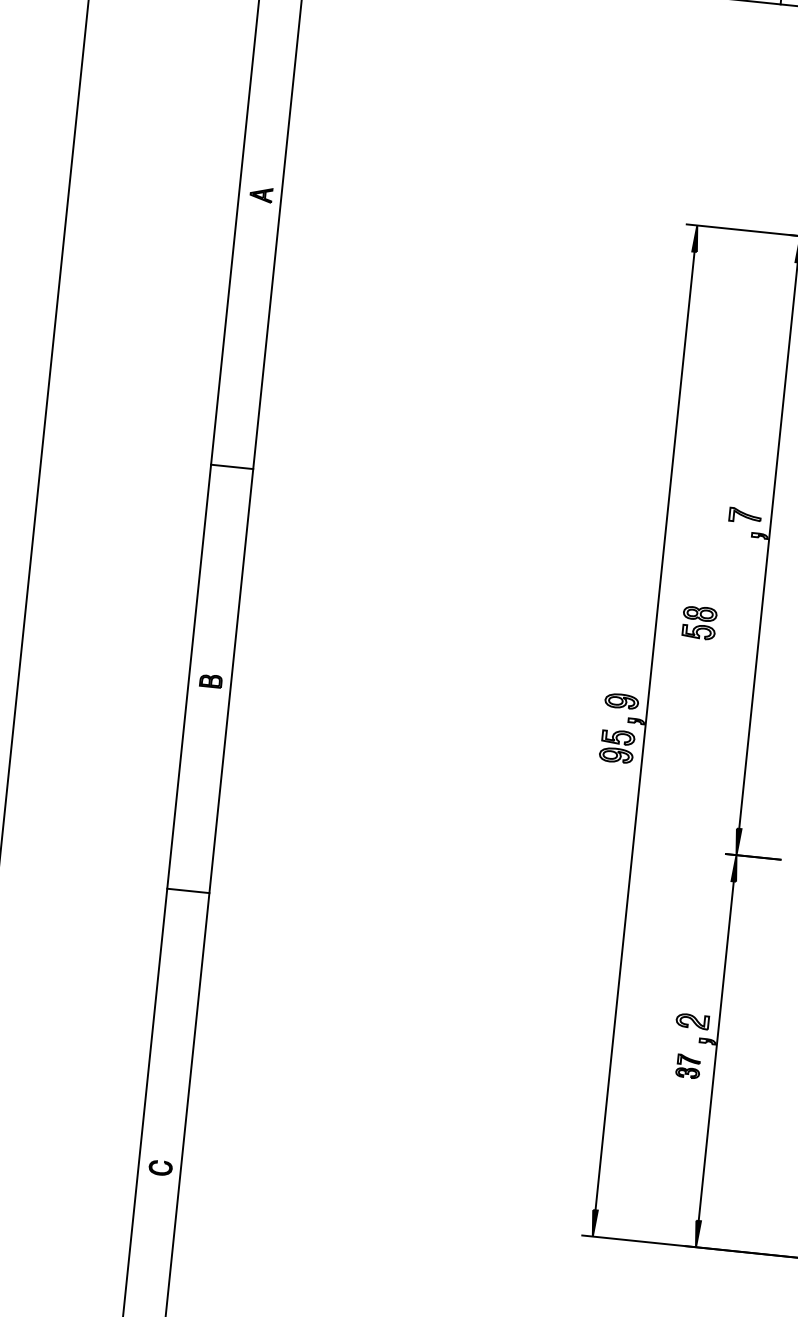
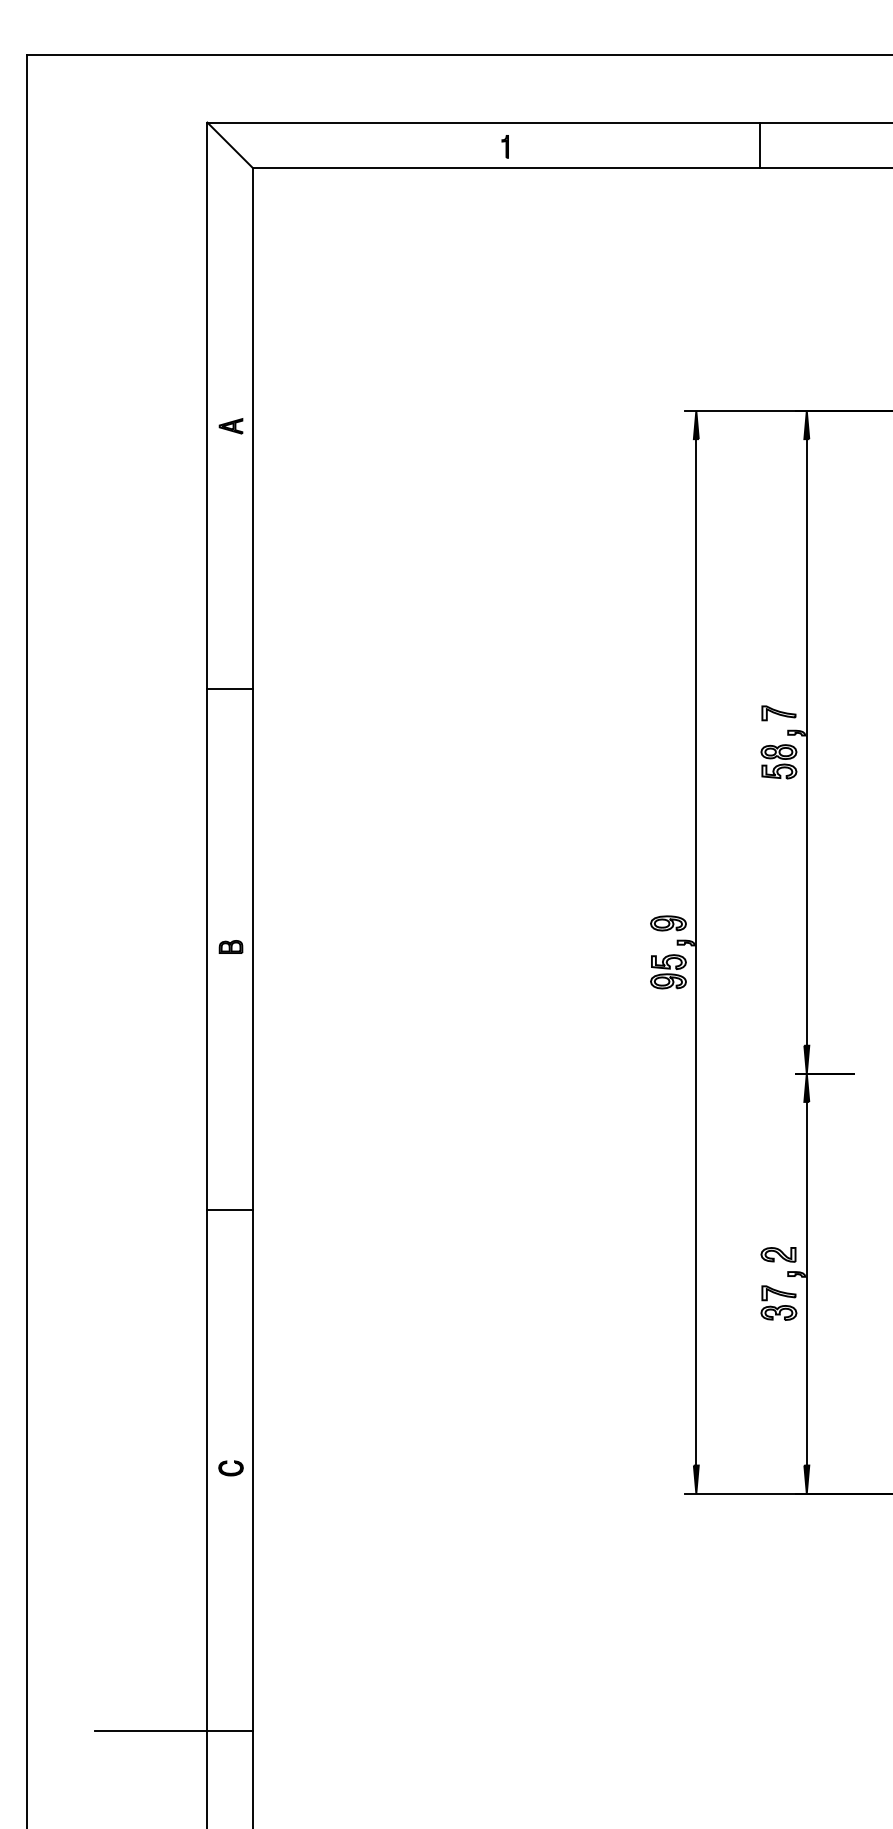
line: (231, 466) -> (229, 688), moved
part: (698, 622) -> (778, 761), moved
line: (187, 890) -> (229, 1209), moved
part: (688, 1065) -> (778, 1302), size x1.43

